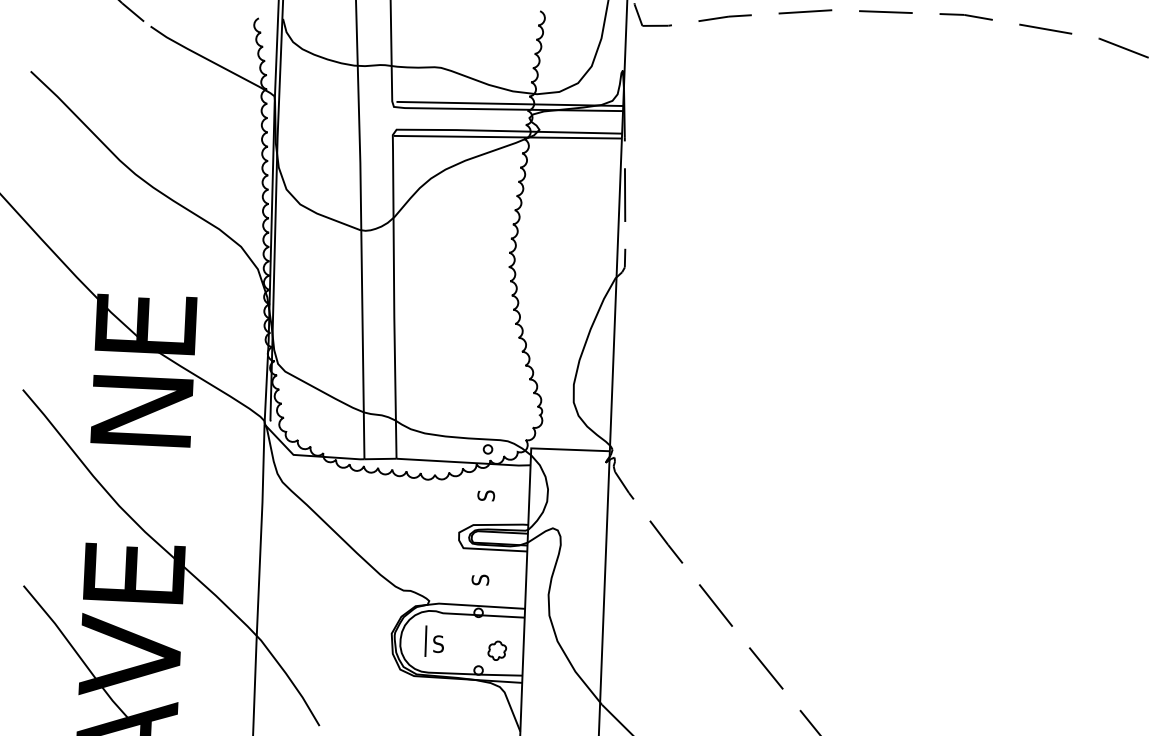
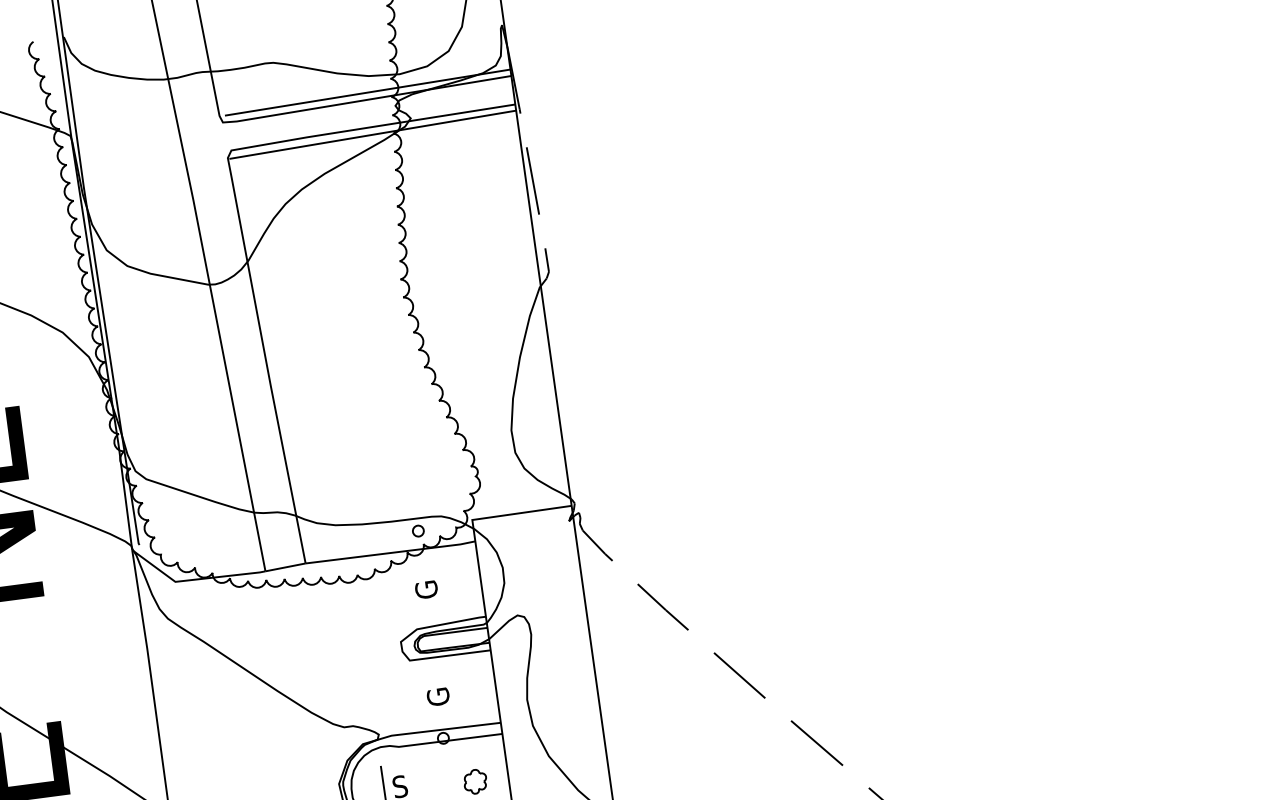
text: (486, 495) -> (426, 589), S -> G
text: (480, 580) -> (438, 697), S -> G

